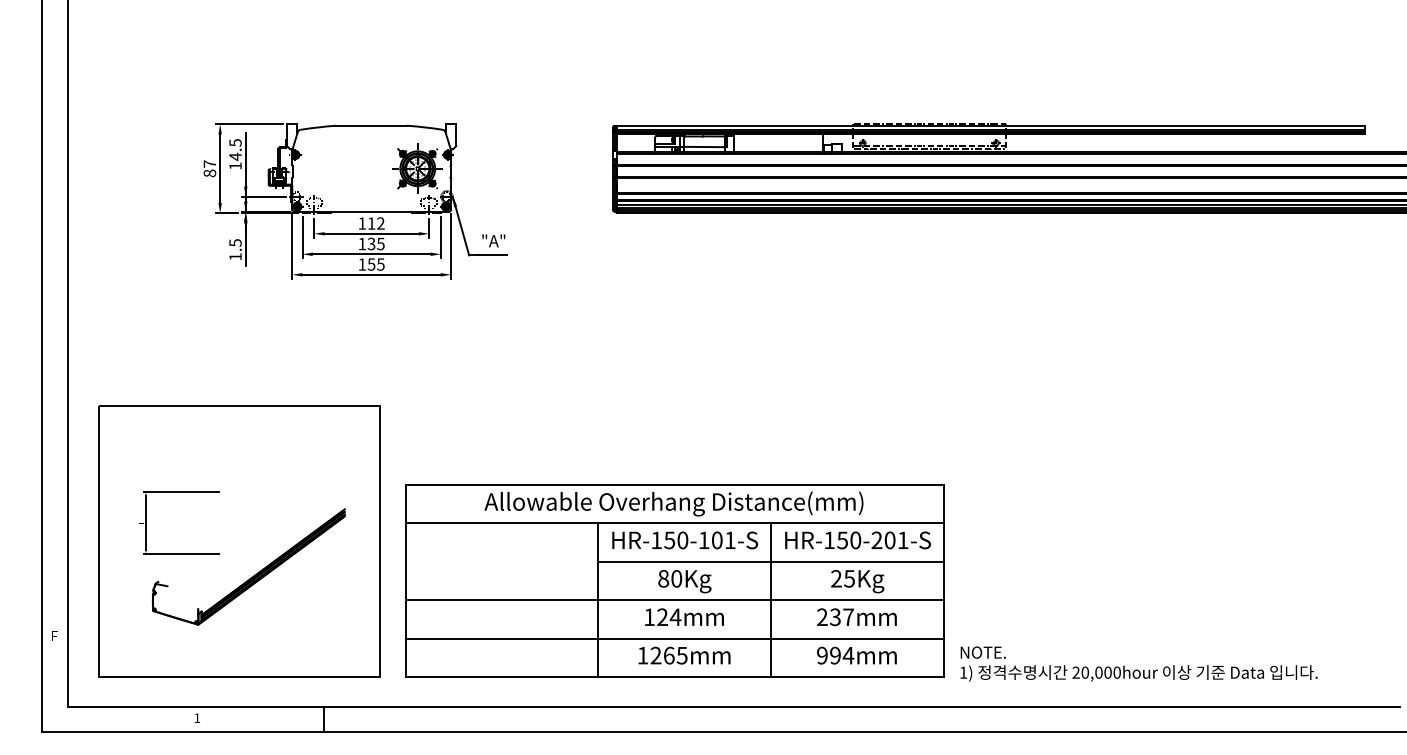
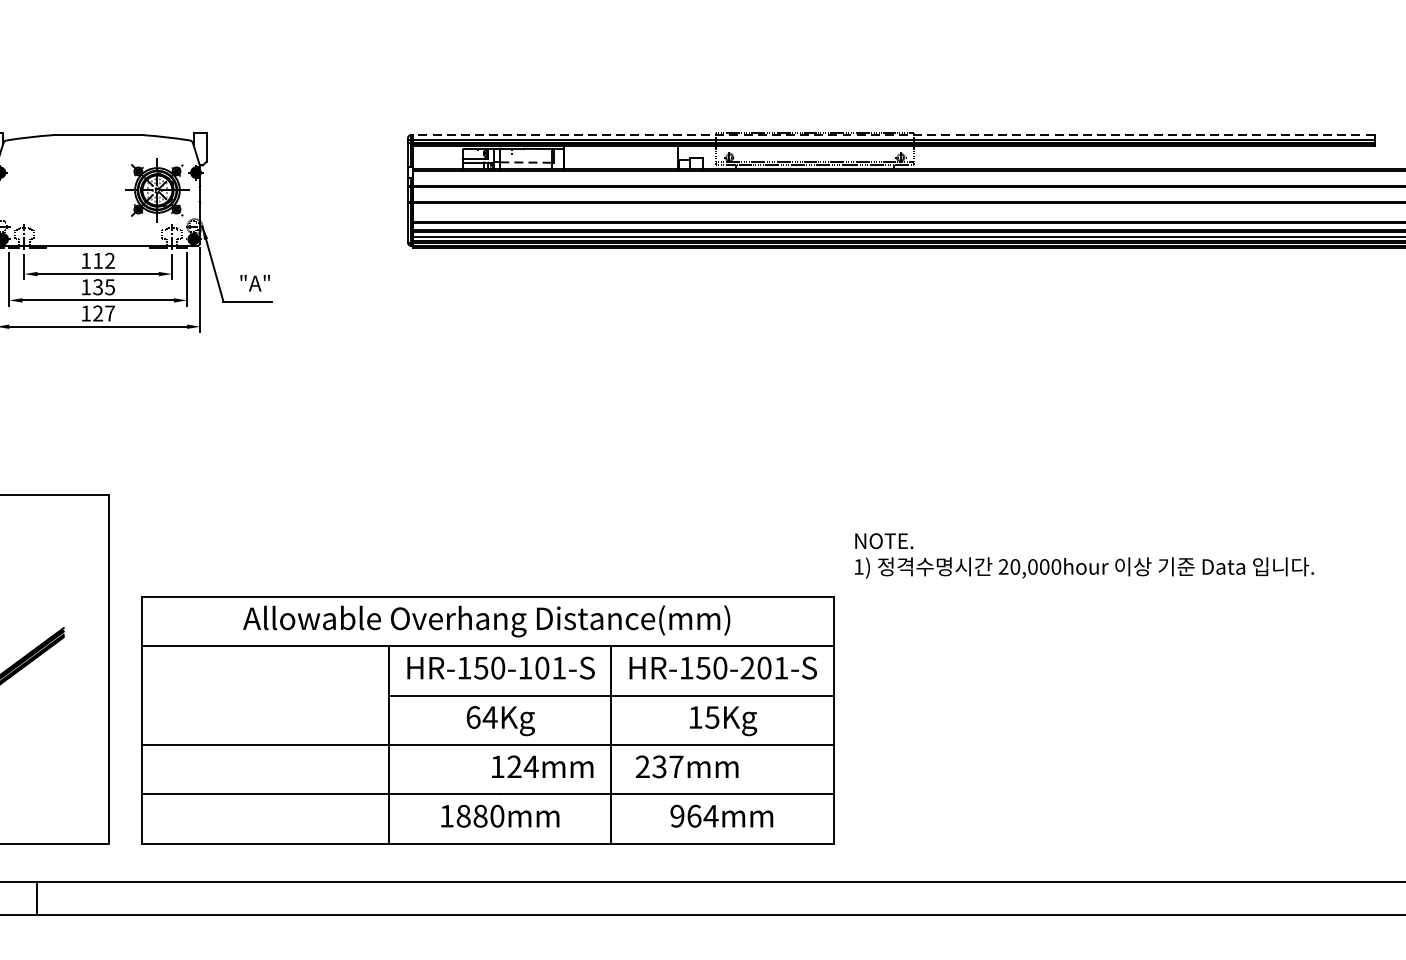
line: (990, 125) -> (893, 134), solid -> dashed
line: (704, 147) -> (525, 163), solid -> dashed
text: (375, 264) -> (103, 313), 155 -> 127
text: (670, 578) -> (482, 717), 80Kg -> 64Kg
text: (836, 578) -> (695, 717), 25Kg -> 15Kg
text: (684, 616) -> (542, 765), moved
text: (856, 617) -> (686, 767), moved
text: (668, 655) -> (479, 816), 1265mm -> 1880mm
text: (835, 655) -> (694, 816), 994mm -> 964mm
text: (1138, 663) -> (1083, 555), moved

